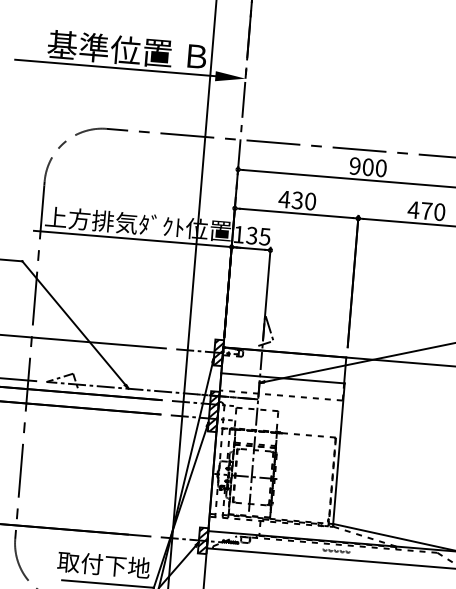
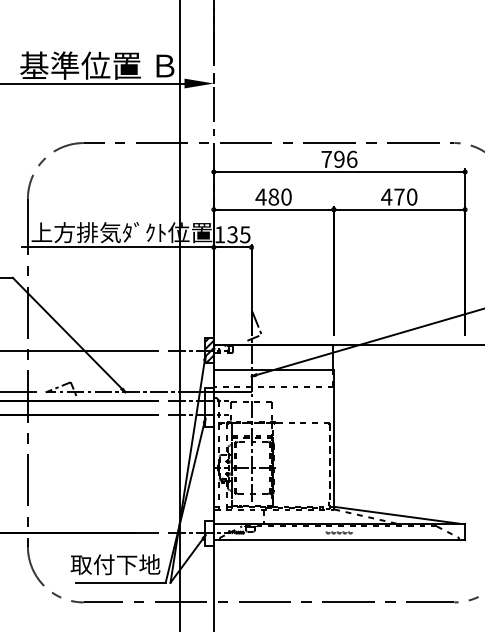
text: (368, 166) -> (339, 158), 900 -> 796
text: (297, 199) -> (273, 196), 430 -> 480
hatch: (213, 411) -> (209, 407), removed
hatch: (203, 540) -> (209, 533), removed

